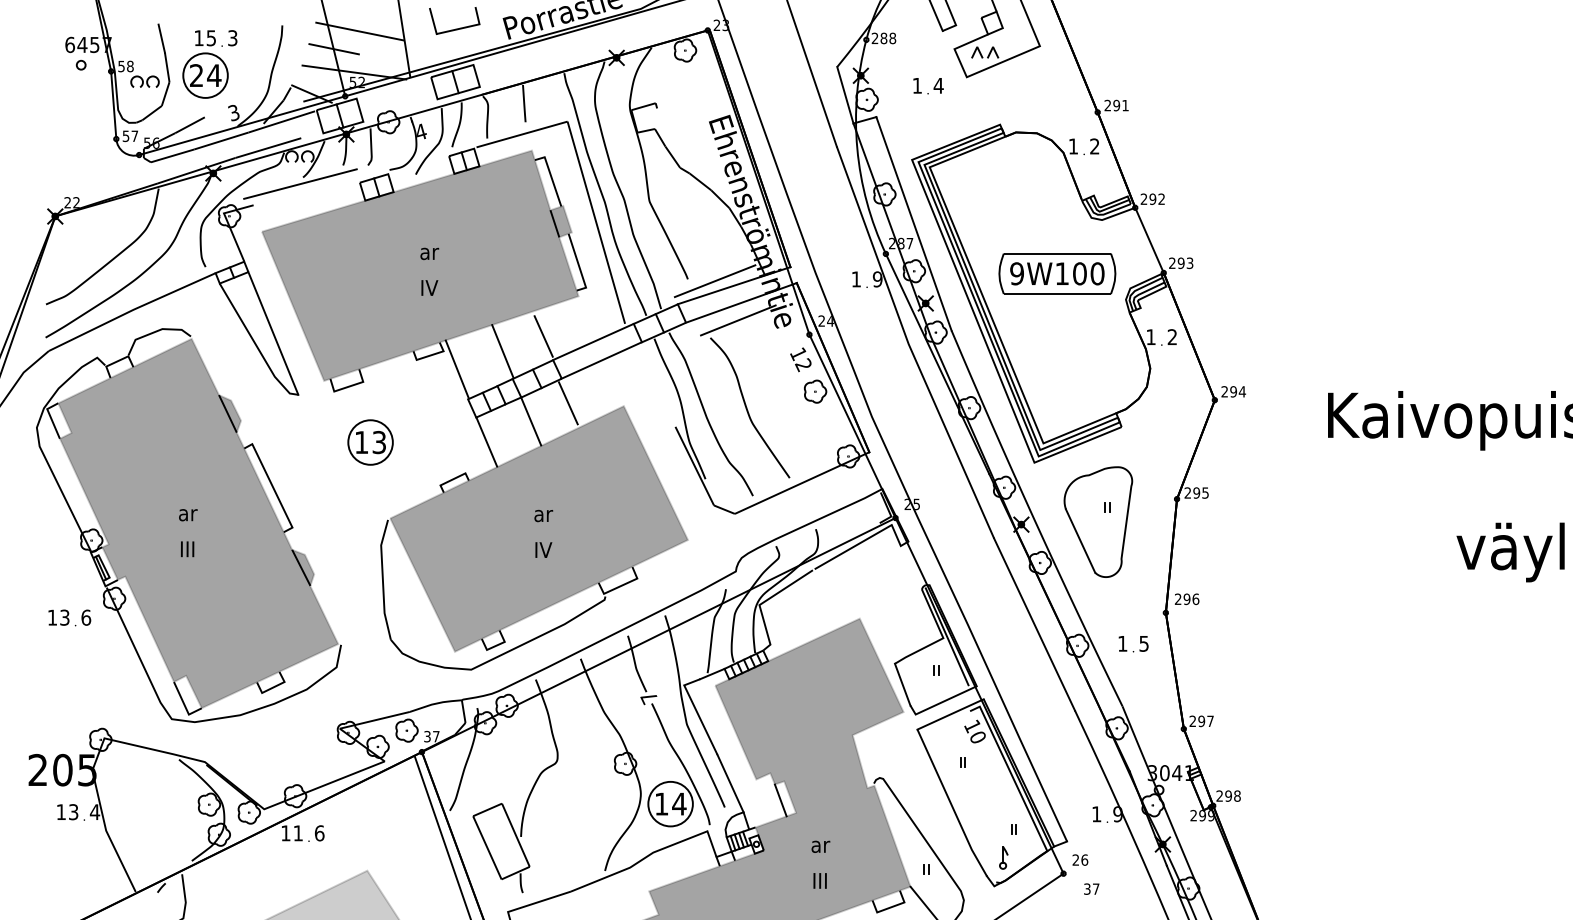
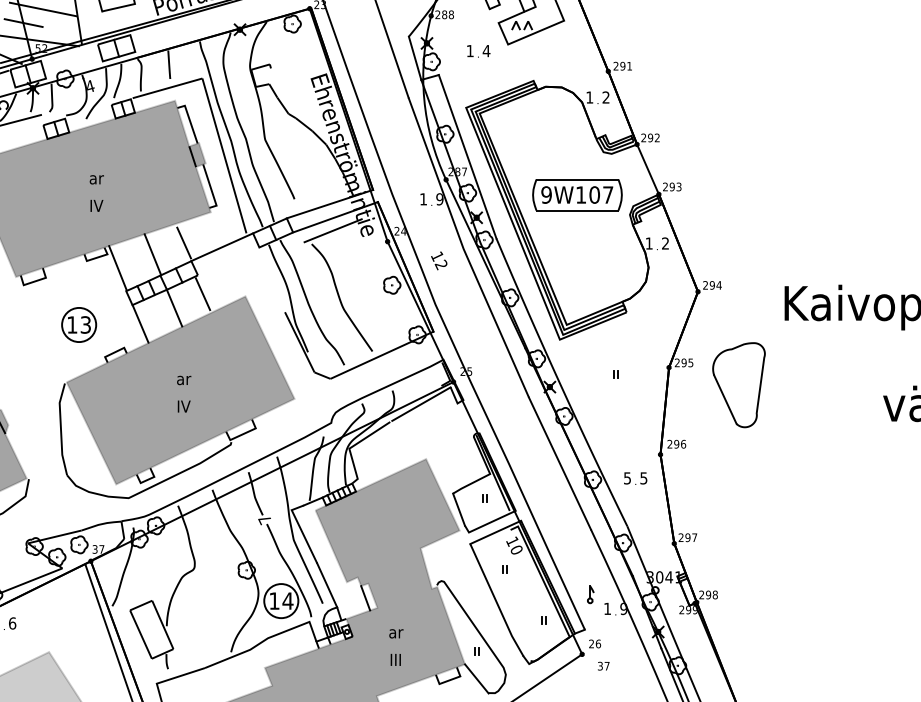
text: (1097, 273) -> (608, 194), 9W100 -> 9W107
line: (714, 281) -> (314, 200), removed
text: (800, 359) -> (438, 260), moved
line: (601, 360) -> (228, 261), removed
part: (370, 442) -> (79, 324), moved
part: (1098, 521) -> (739, 384), moved
text: (1122, 643) -> (627, 478), 1 -> 5
part: (1003, 857) -> (590, 594), moved

